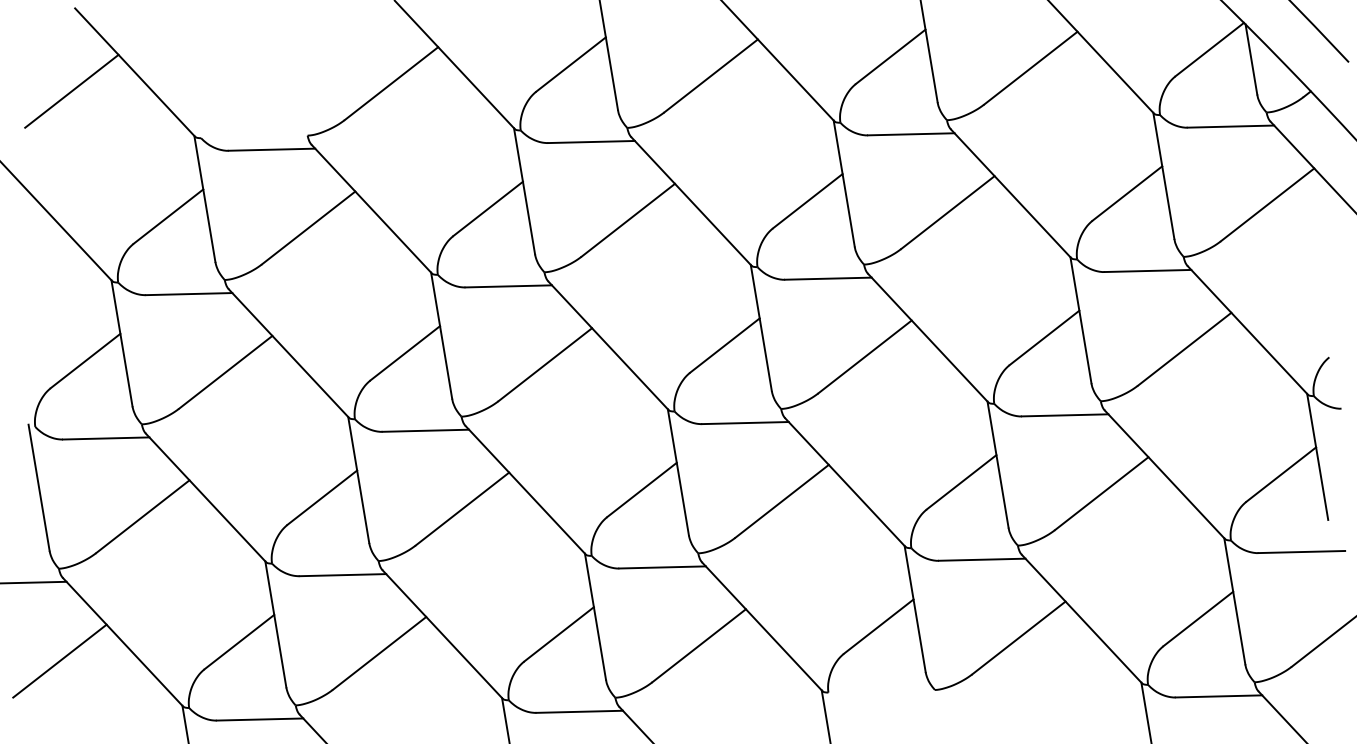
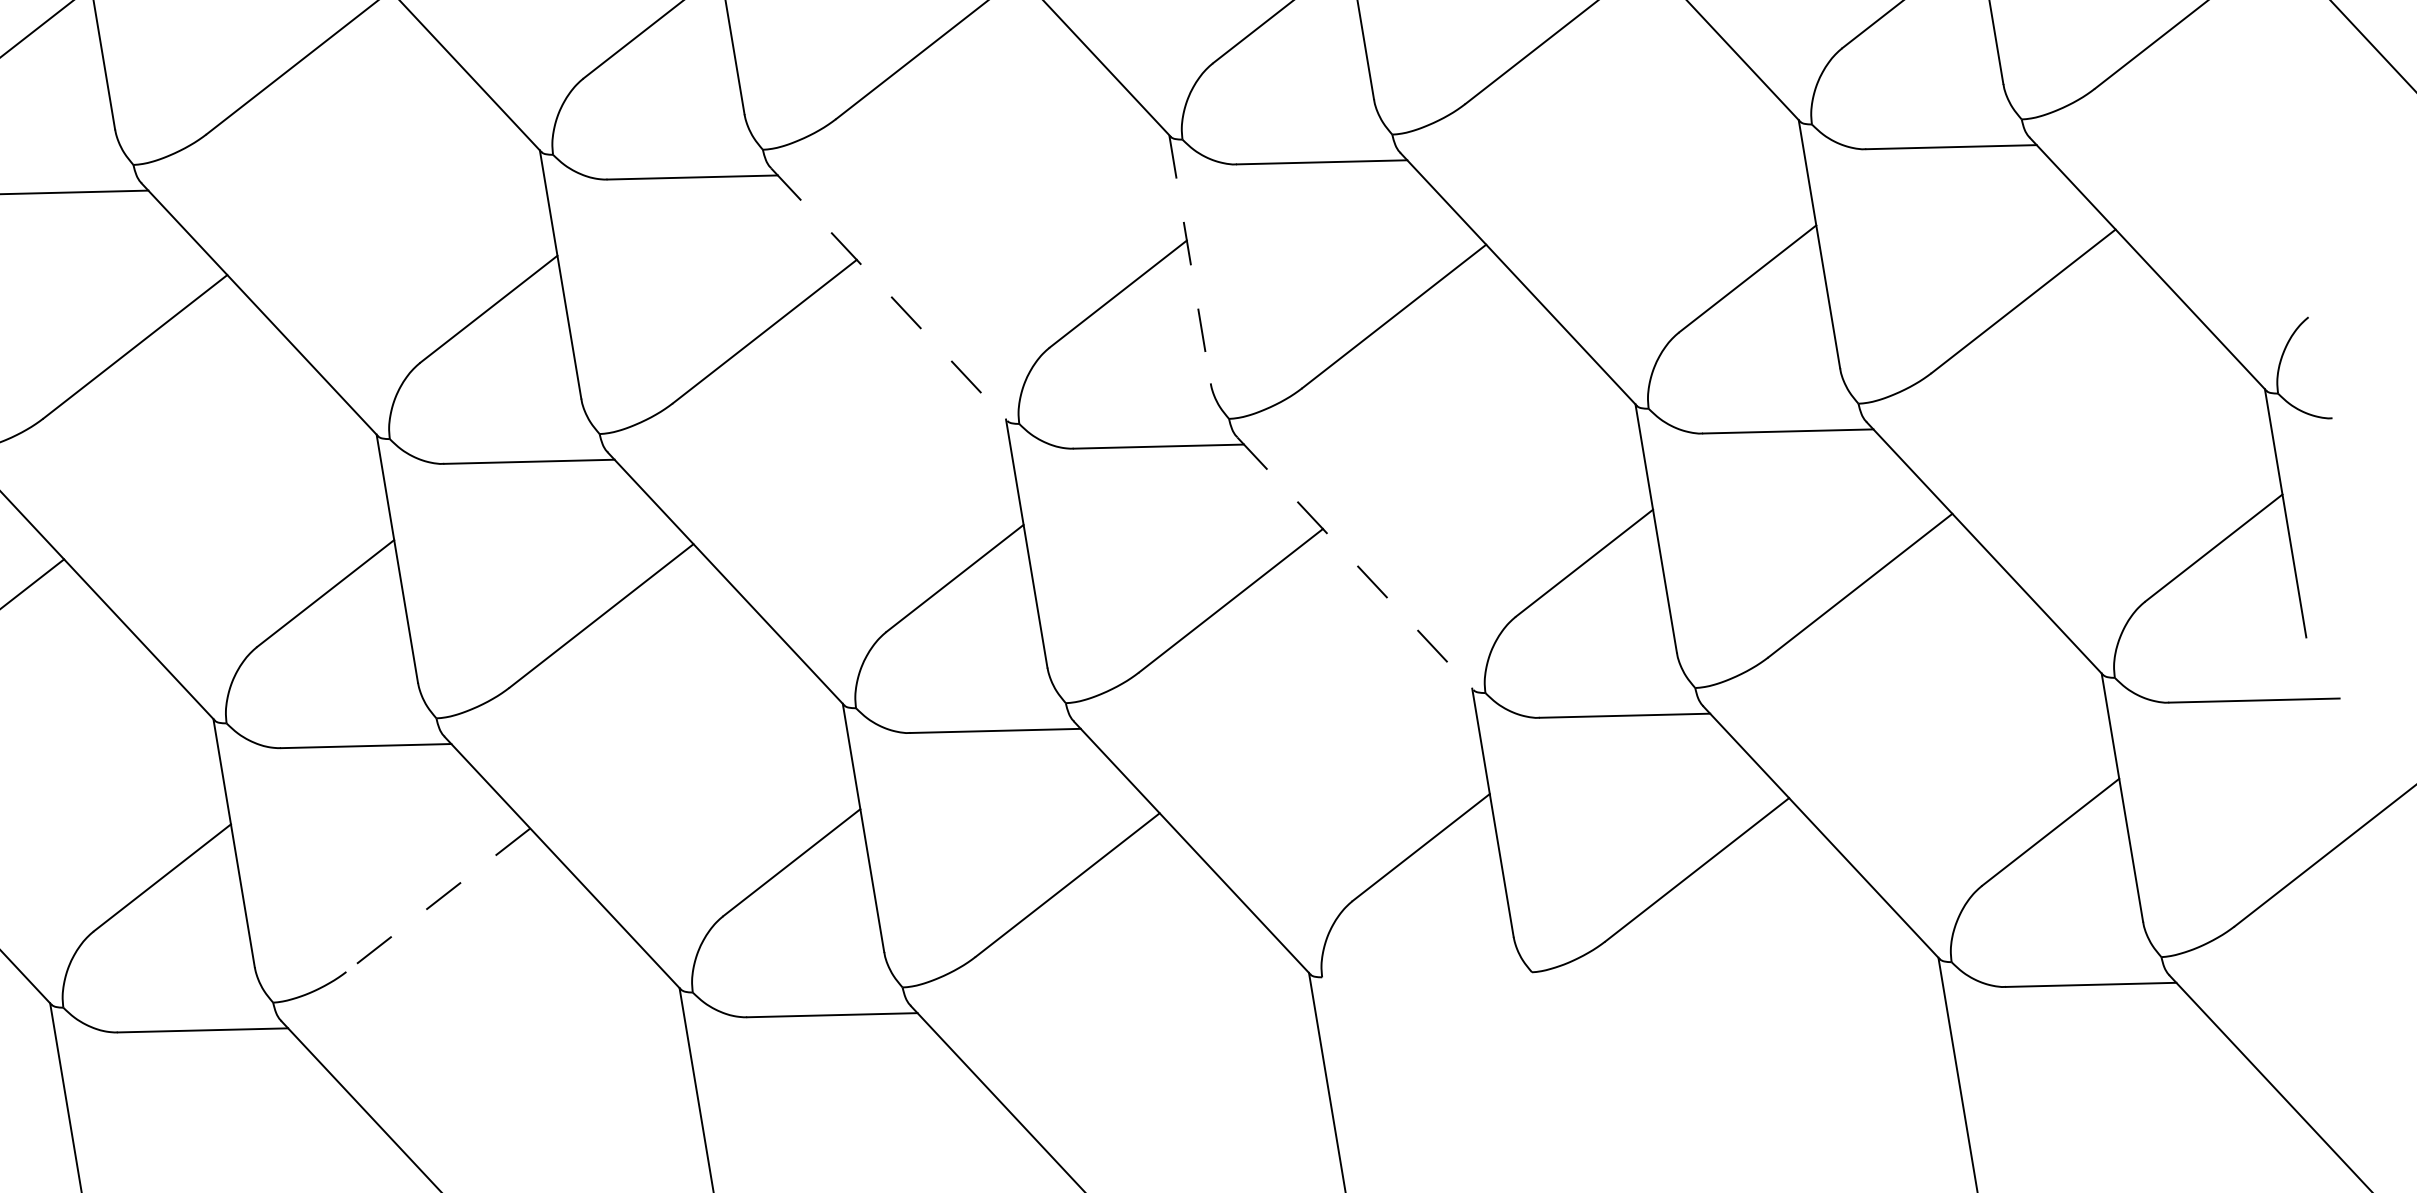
line: (761, 327) -> (1190, 258), solid -> dashed
line: (608, 345) -> (889, 293), solid -> dashed
line: (845, 482) -> (1355, 563), solid -> dashed
line: (379, 653) -> (438, 900), solid -> dashed

